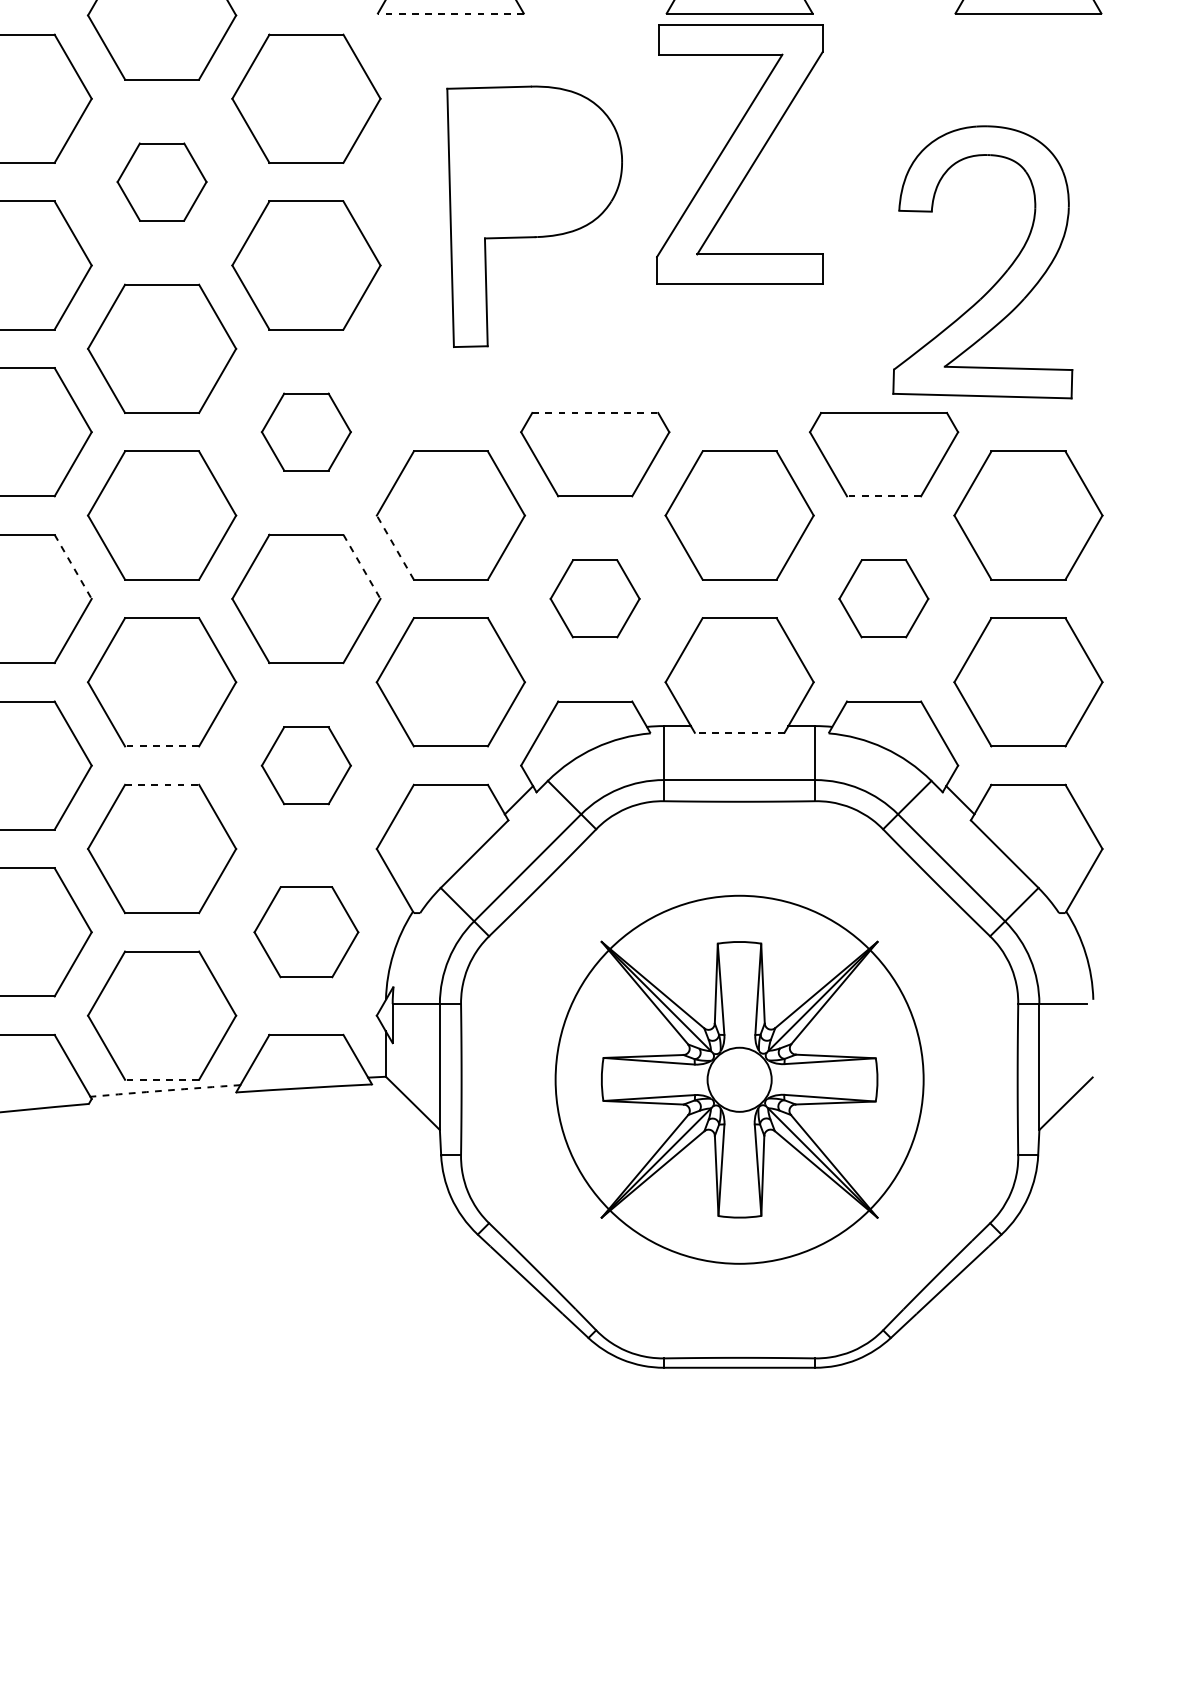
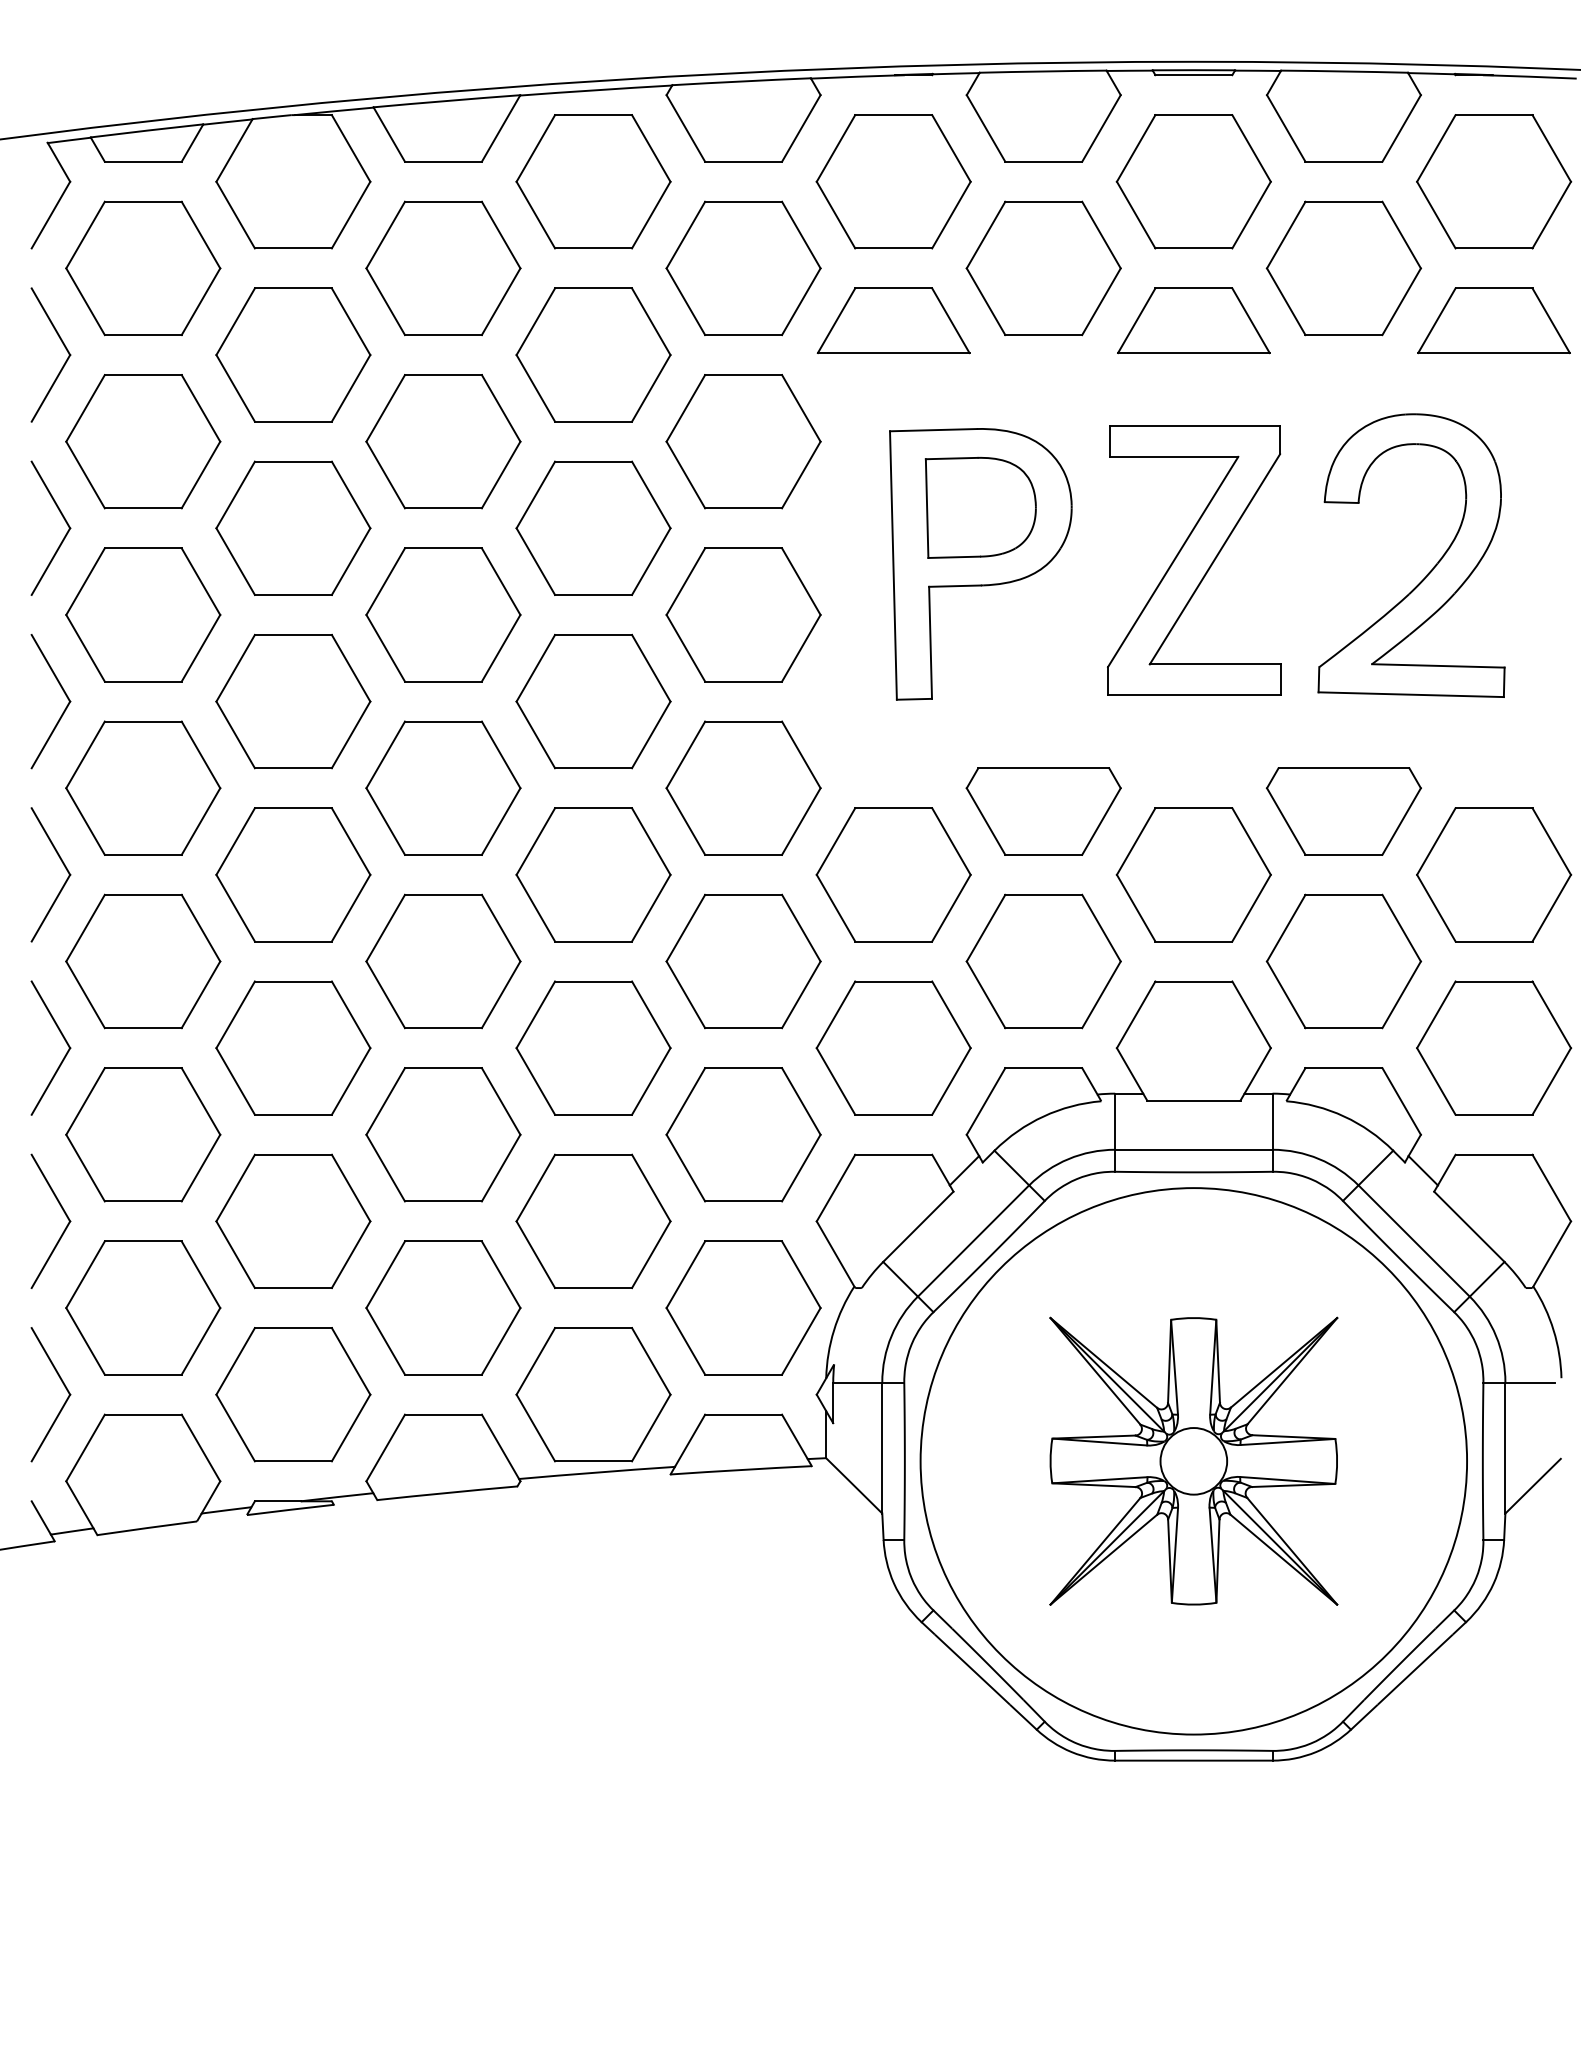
line: (450, 13) -> (893, 353), dashed -> solid
part: (740, 154) -> (1194, 560), moved
part: (534, 162) -> (980, 507), added
part: (162, 181) -> (593, 527), size x1.67
part: (999, 278) -> (1428, 572), moved
line: (595, 413) -> (1044, 768), dashed -> solid
part: (306, 431) -> (743, 787), size x1.67
line: (883, 495) -> (1343, 854), dashed -> solid
line: (394, 546) -> (835, 907), dashed -> solid
line: (73, 567) -> (501, 928), dashed -> solid
line: (362, 567) -> (801, 928), dashed -> solid
part: (594, 598) -> (1043, 961), size x1.67
part: (883, 598) -> (1343, 961), size x1.67
line: (739, 732) -> (1193, 1100), dashed -> solid
line: (162, 746) -> (593, 1114), dashed -> solid
part: (306, 765) -> (743, 1134), size x1.67
line: (163, 784) -> (594, 1154), dashed -> solid
part: (306, 931) -> (743, 1307), size x1.43
line: (162, 1079) -> (593, 1461), dashed -> solid
circle: (739, 1079) -> (1193, 1461), size x1.43
arc: (164, 1090) -> (596, 1472), dashed -> solid

